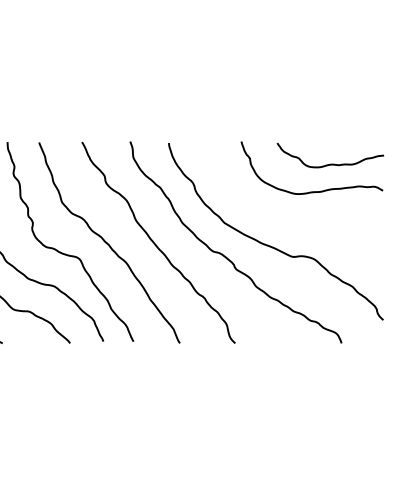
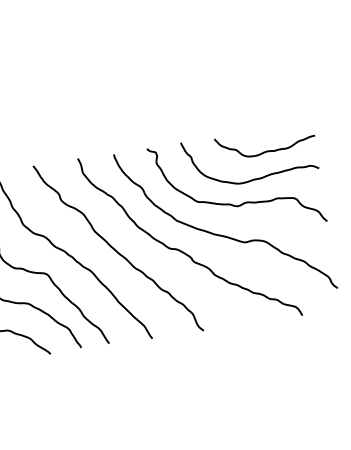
curve: (297, 214) -> (243, 202), added

